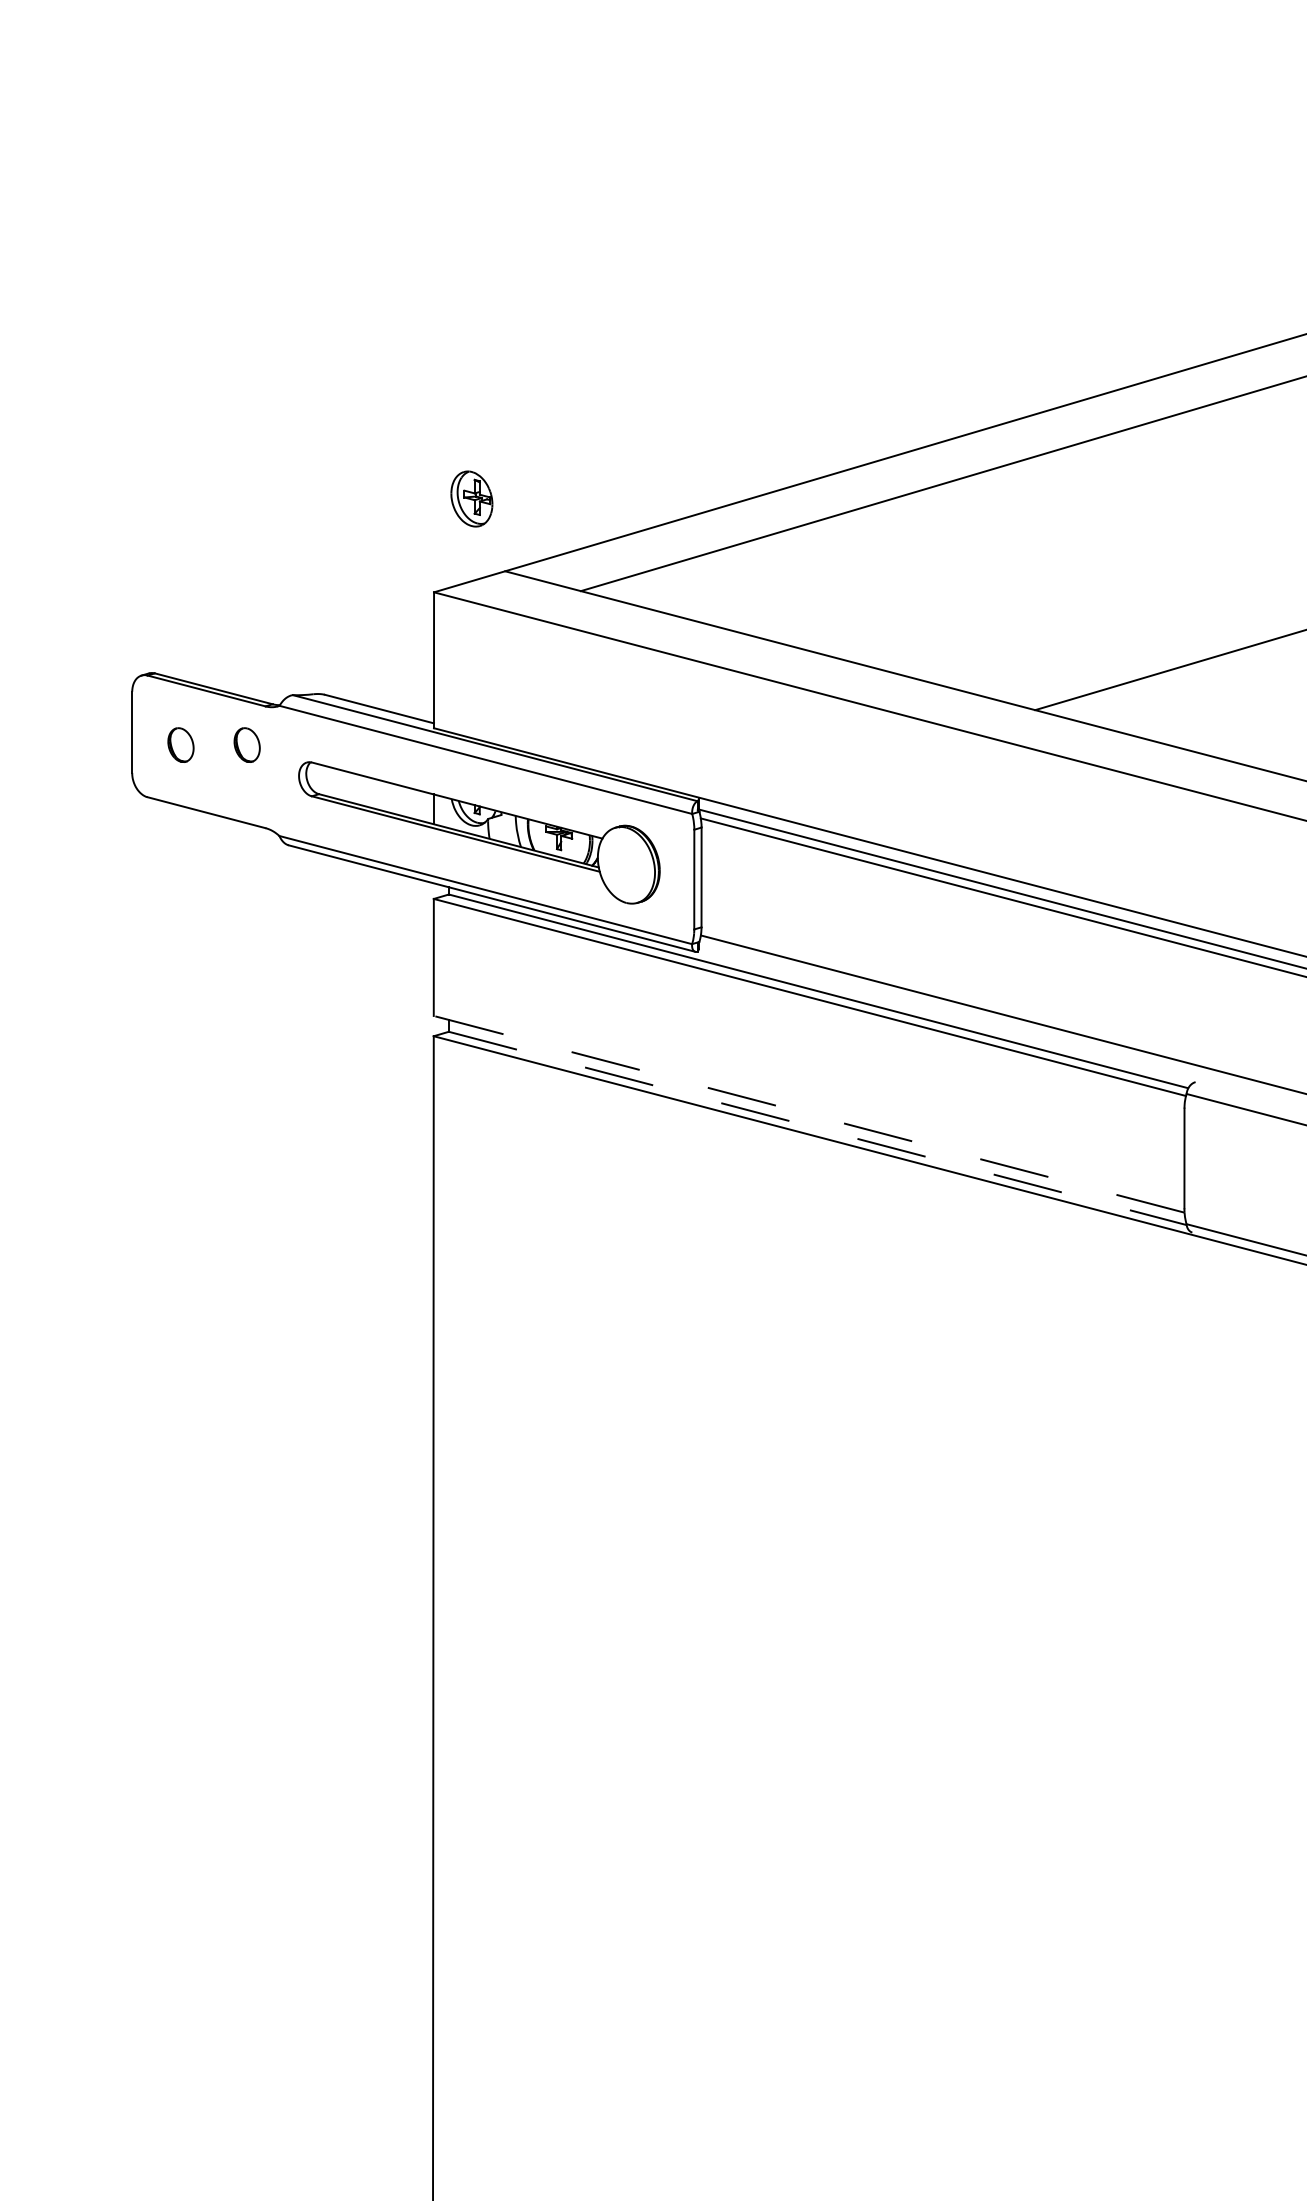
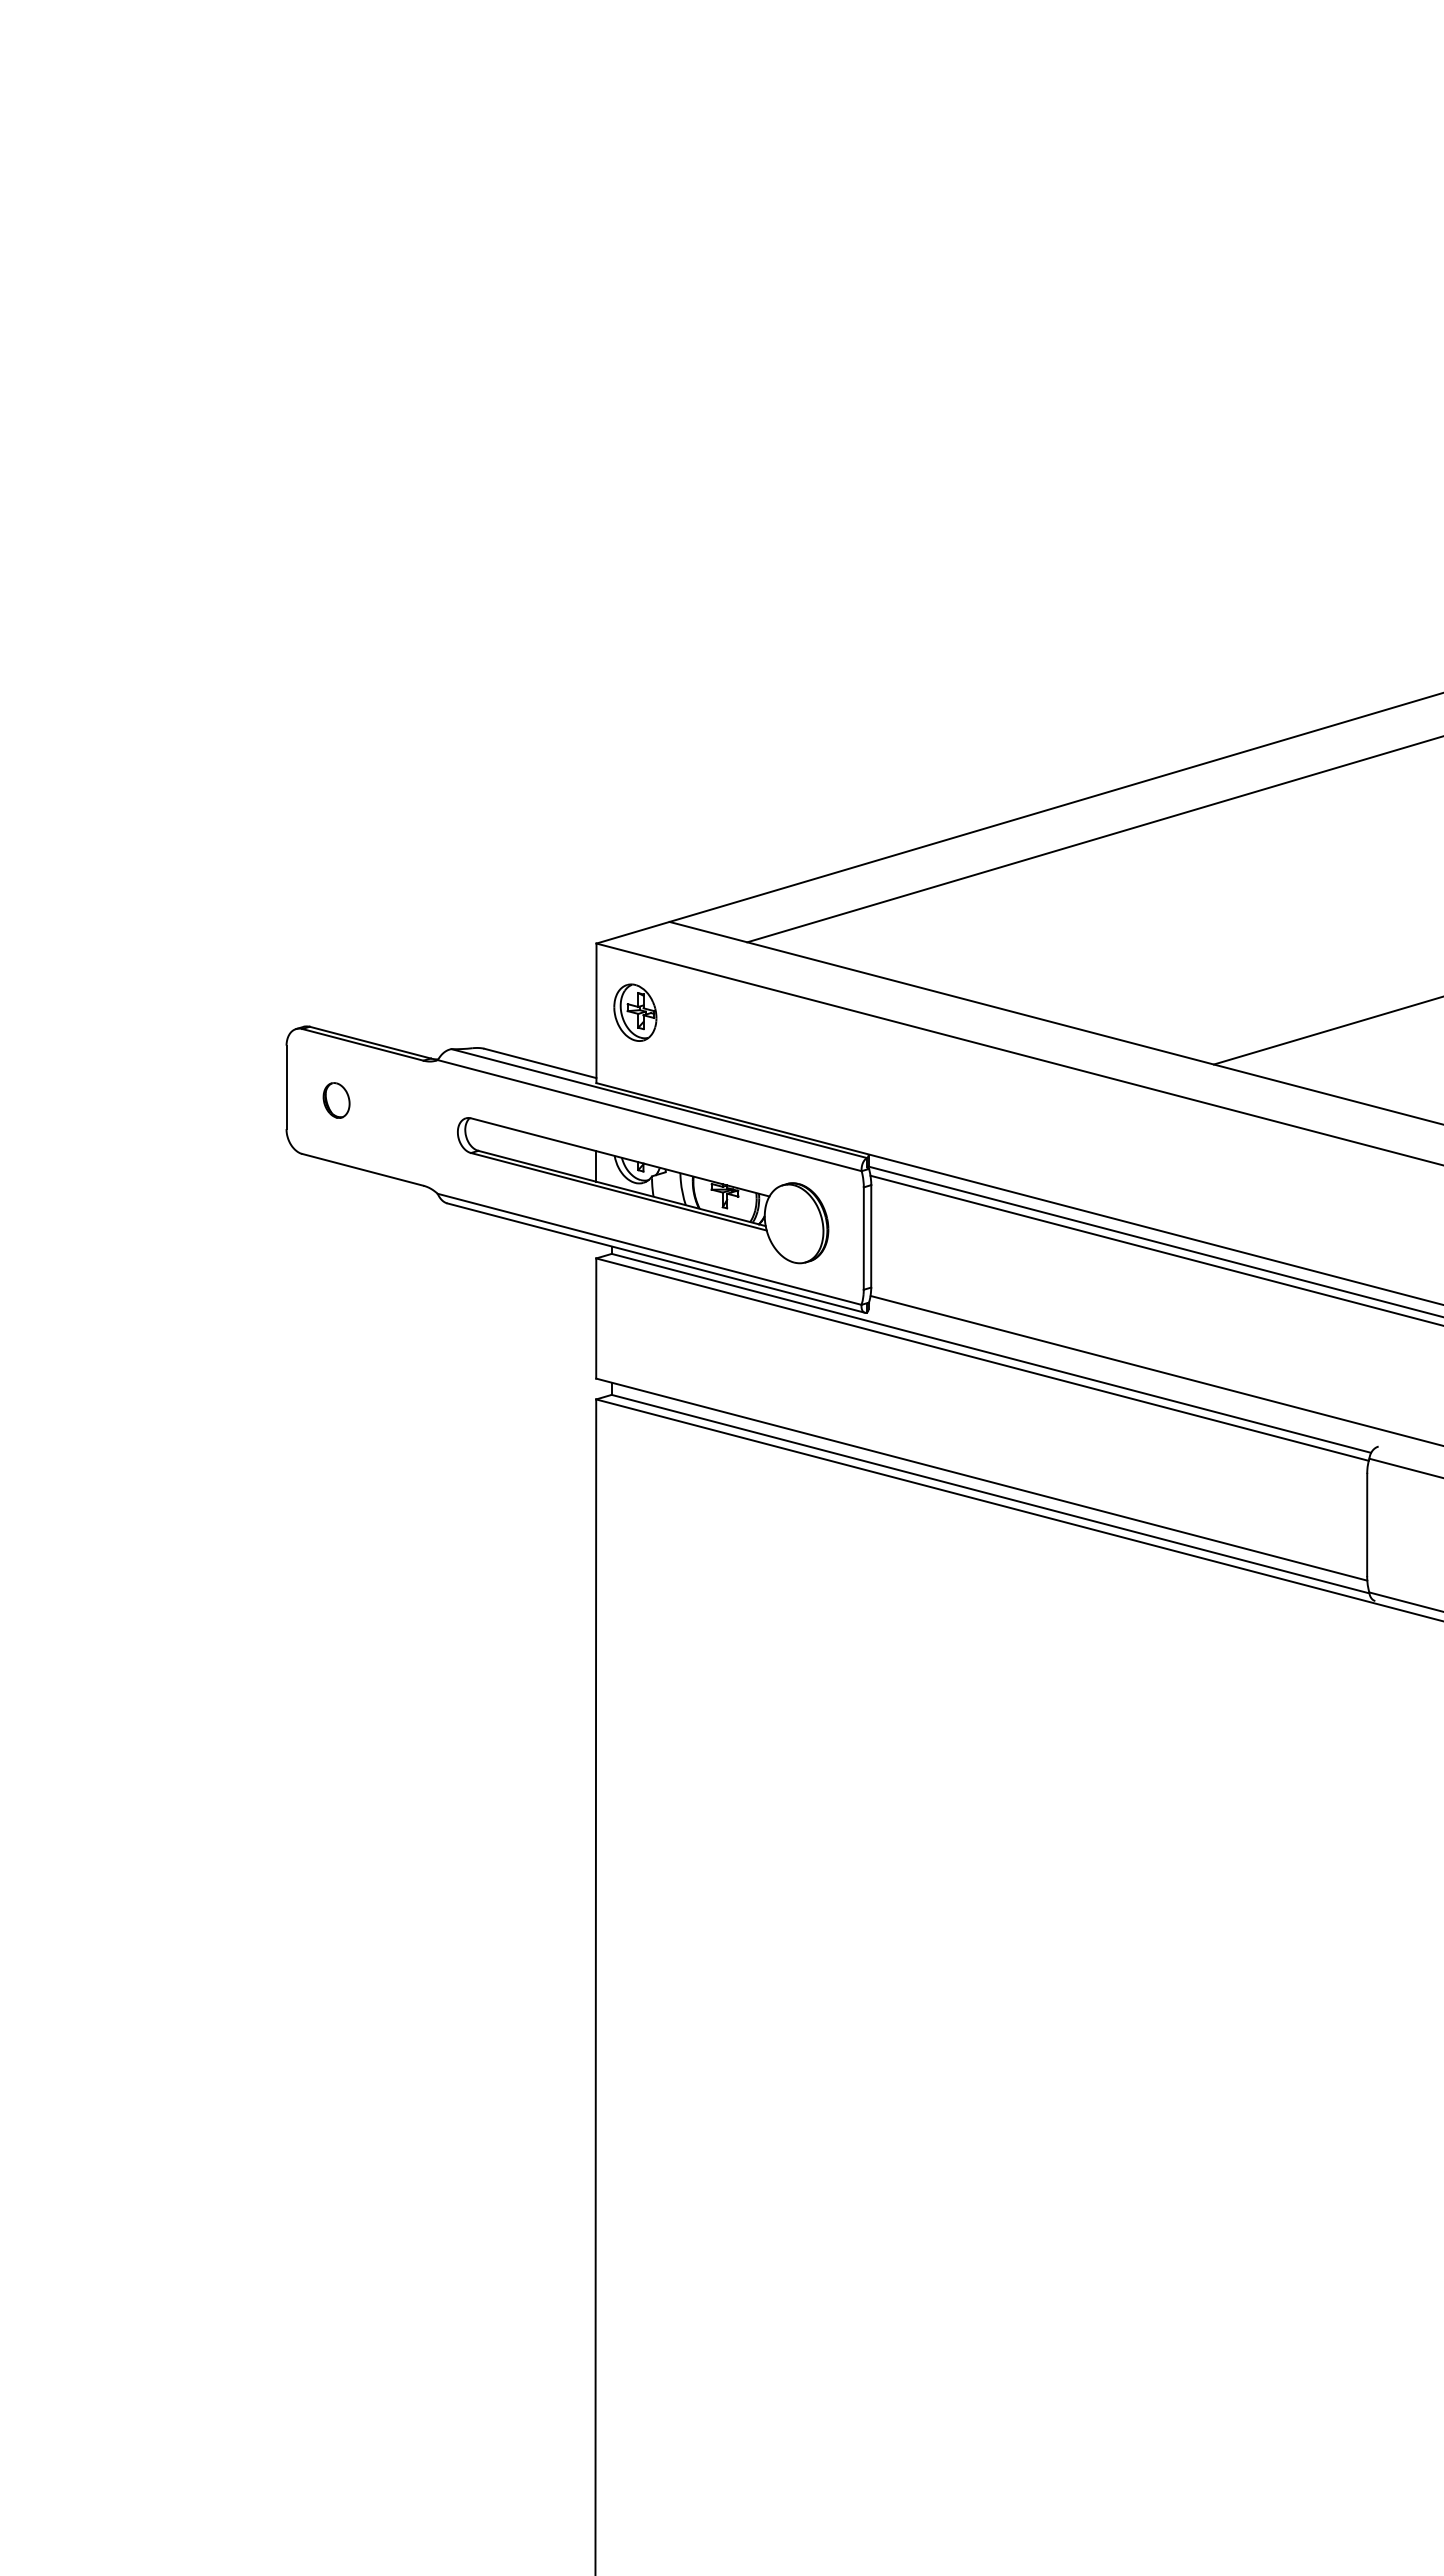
part: (472, 498) -> (635, 1012), moved
part: (247, 745) -> (404, 1100), removed
line: (808, 1114) -> (981, 1479), dashed -> solid
line: (817, 1128) -> (990, 1494), dashed -> solid

